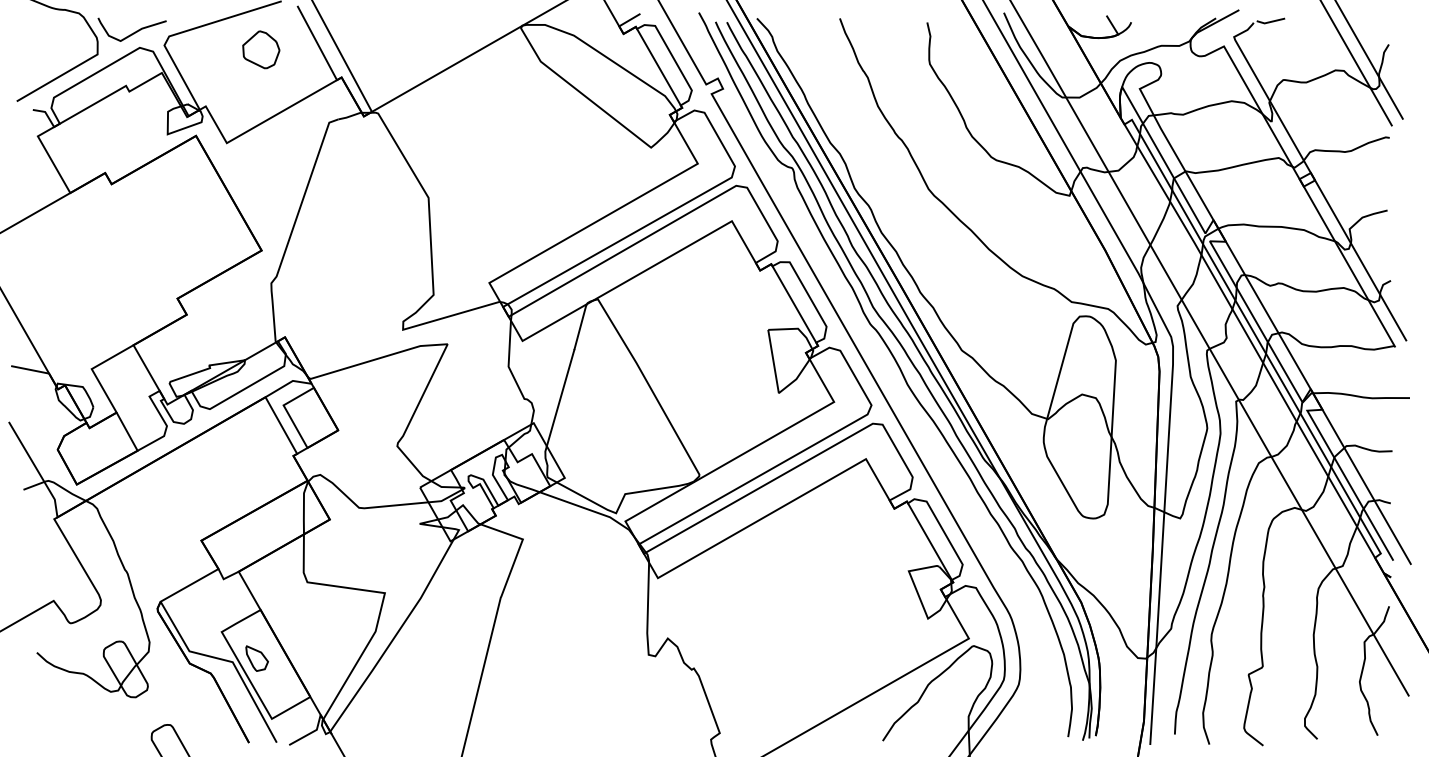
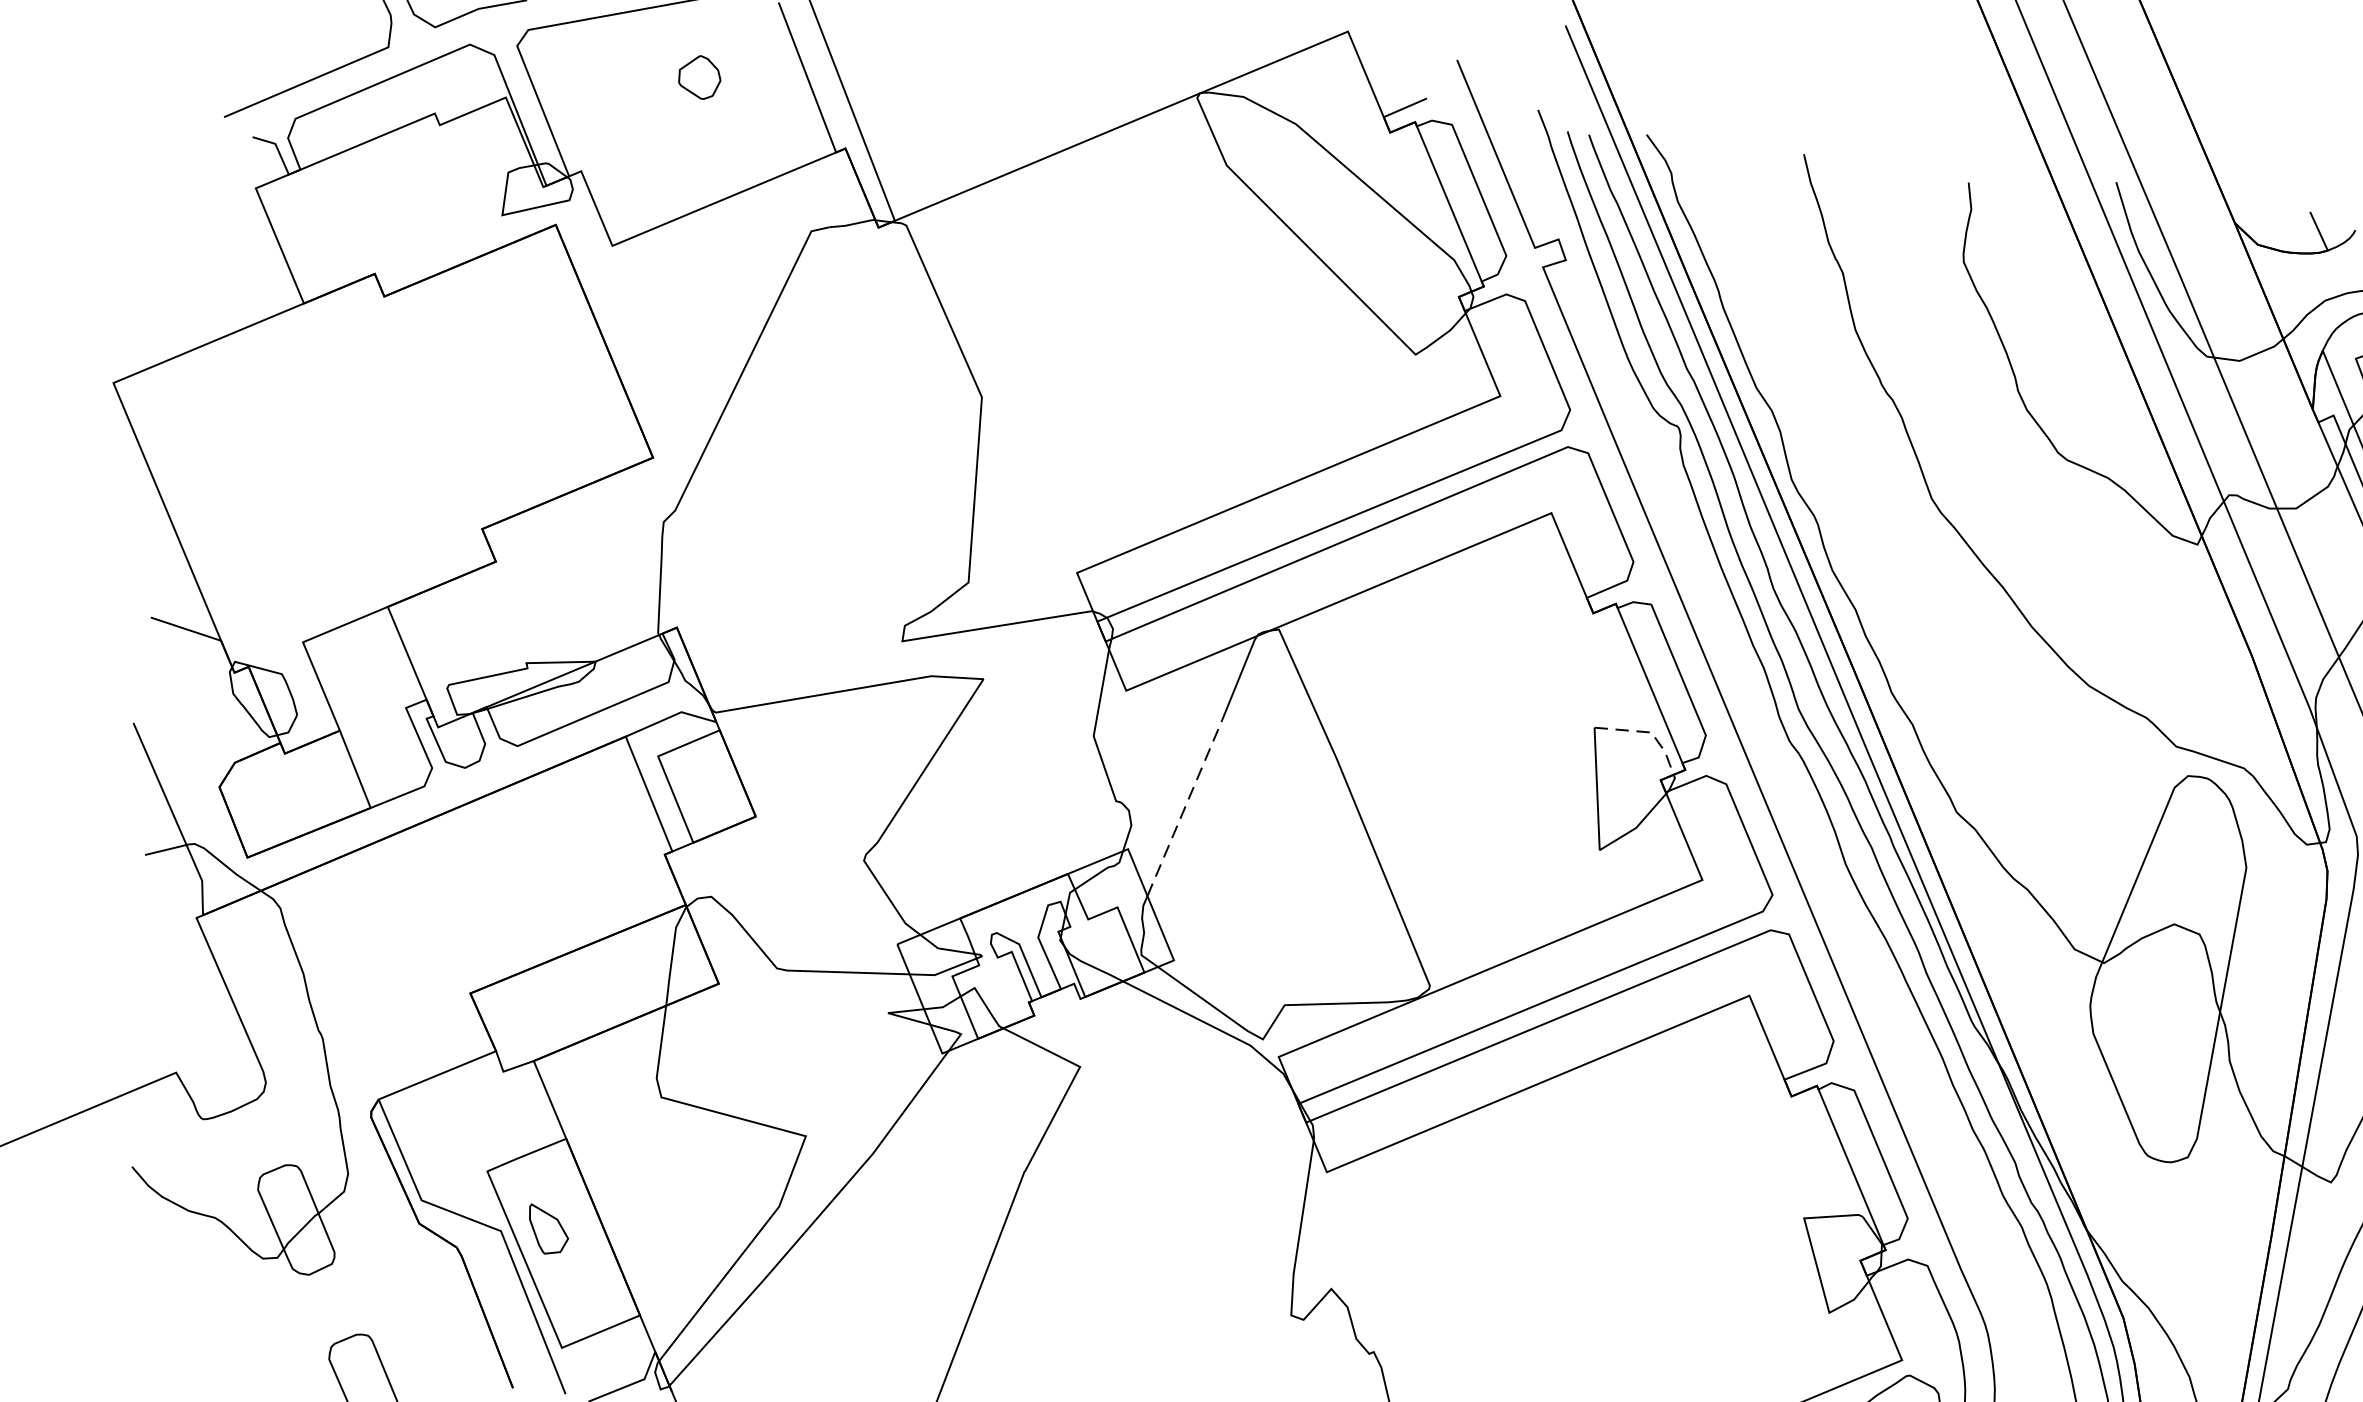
part: (261, 49) -> (700, 76), size x0.6
line: (797, 328) -> (1650, 731), solid -> dashed
line: (560, 397) -> (1184, 806), solid -> dashed

